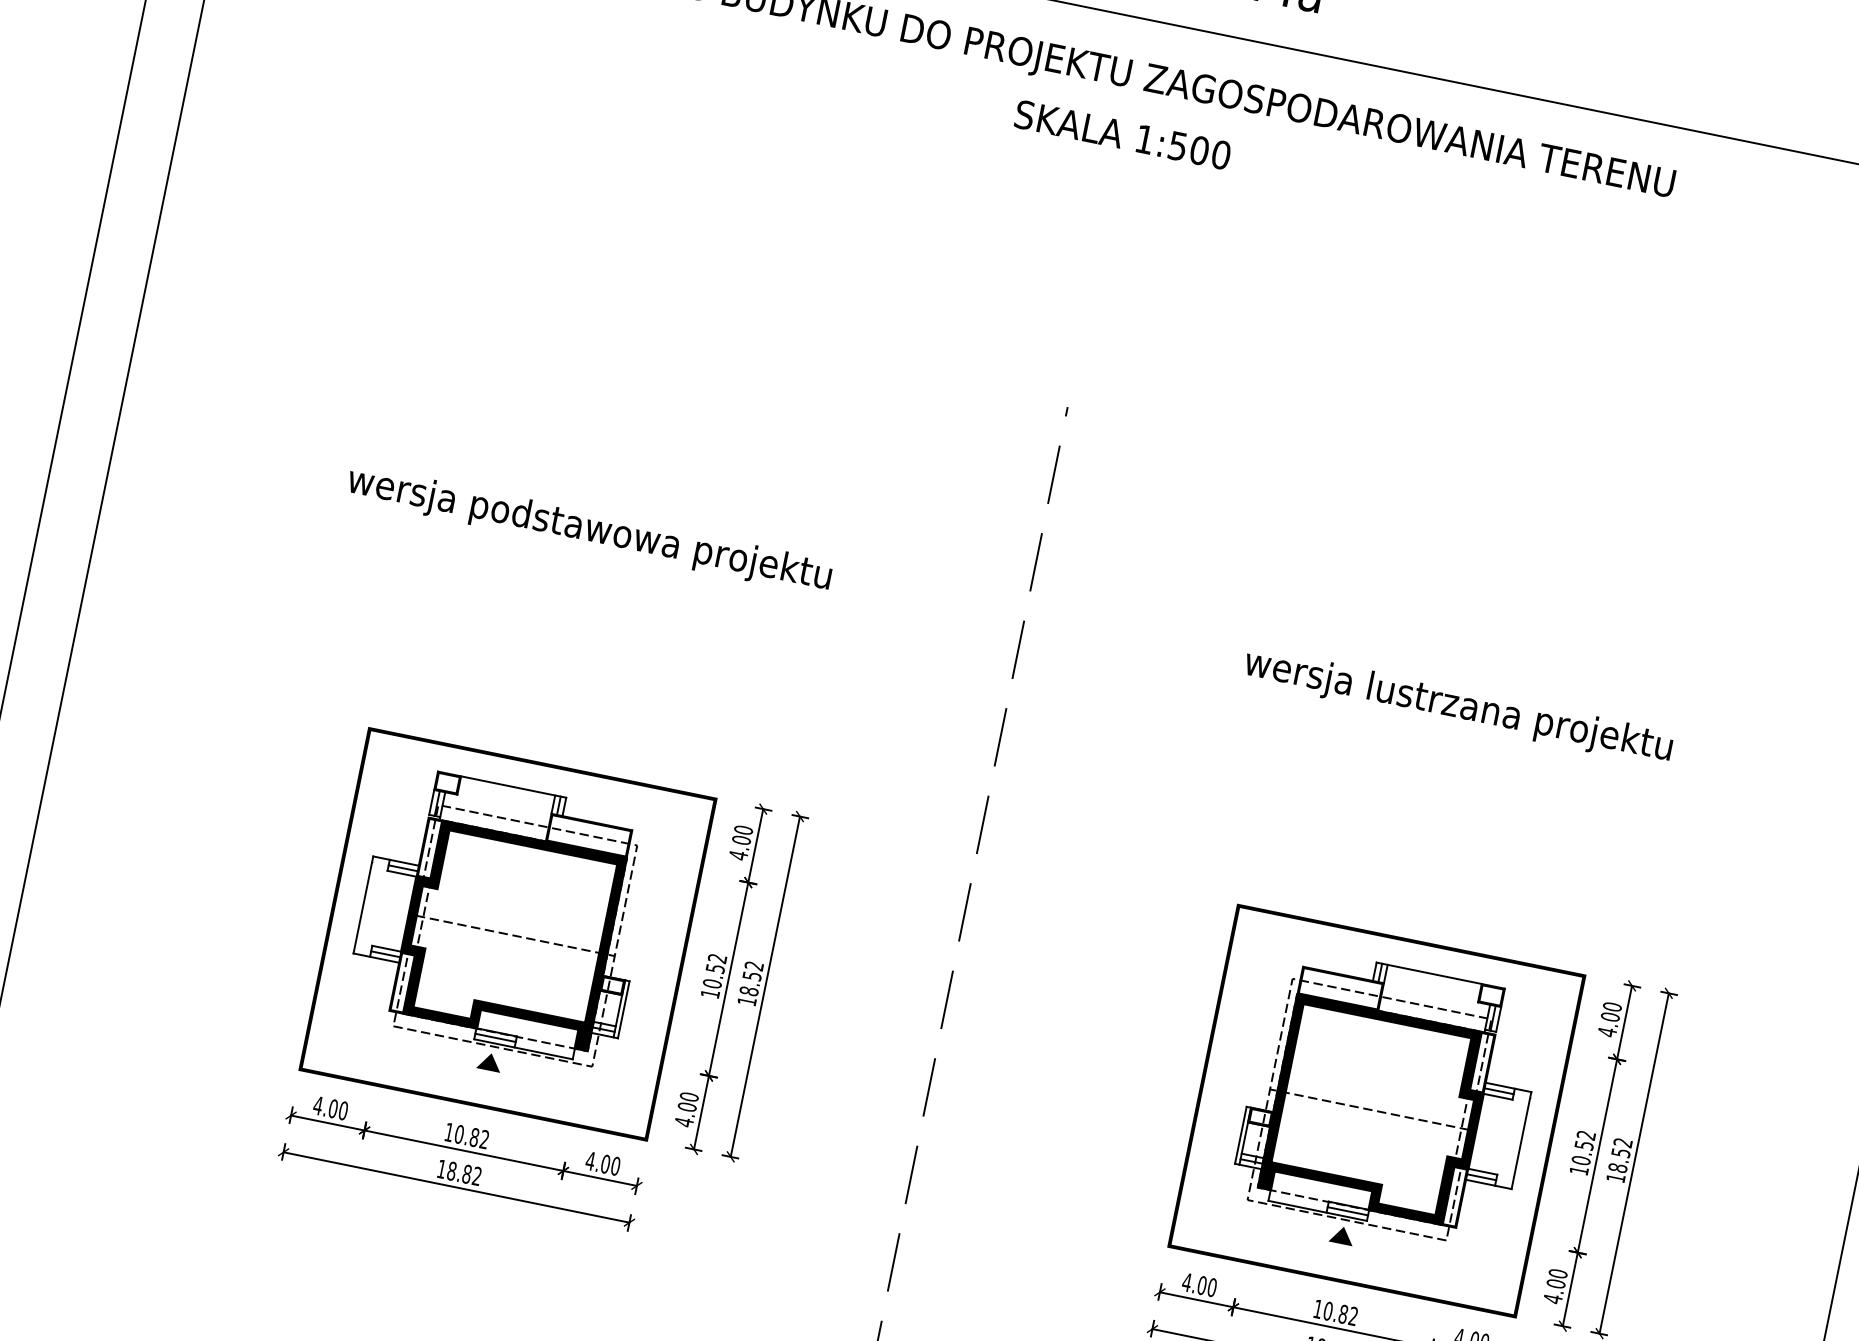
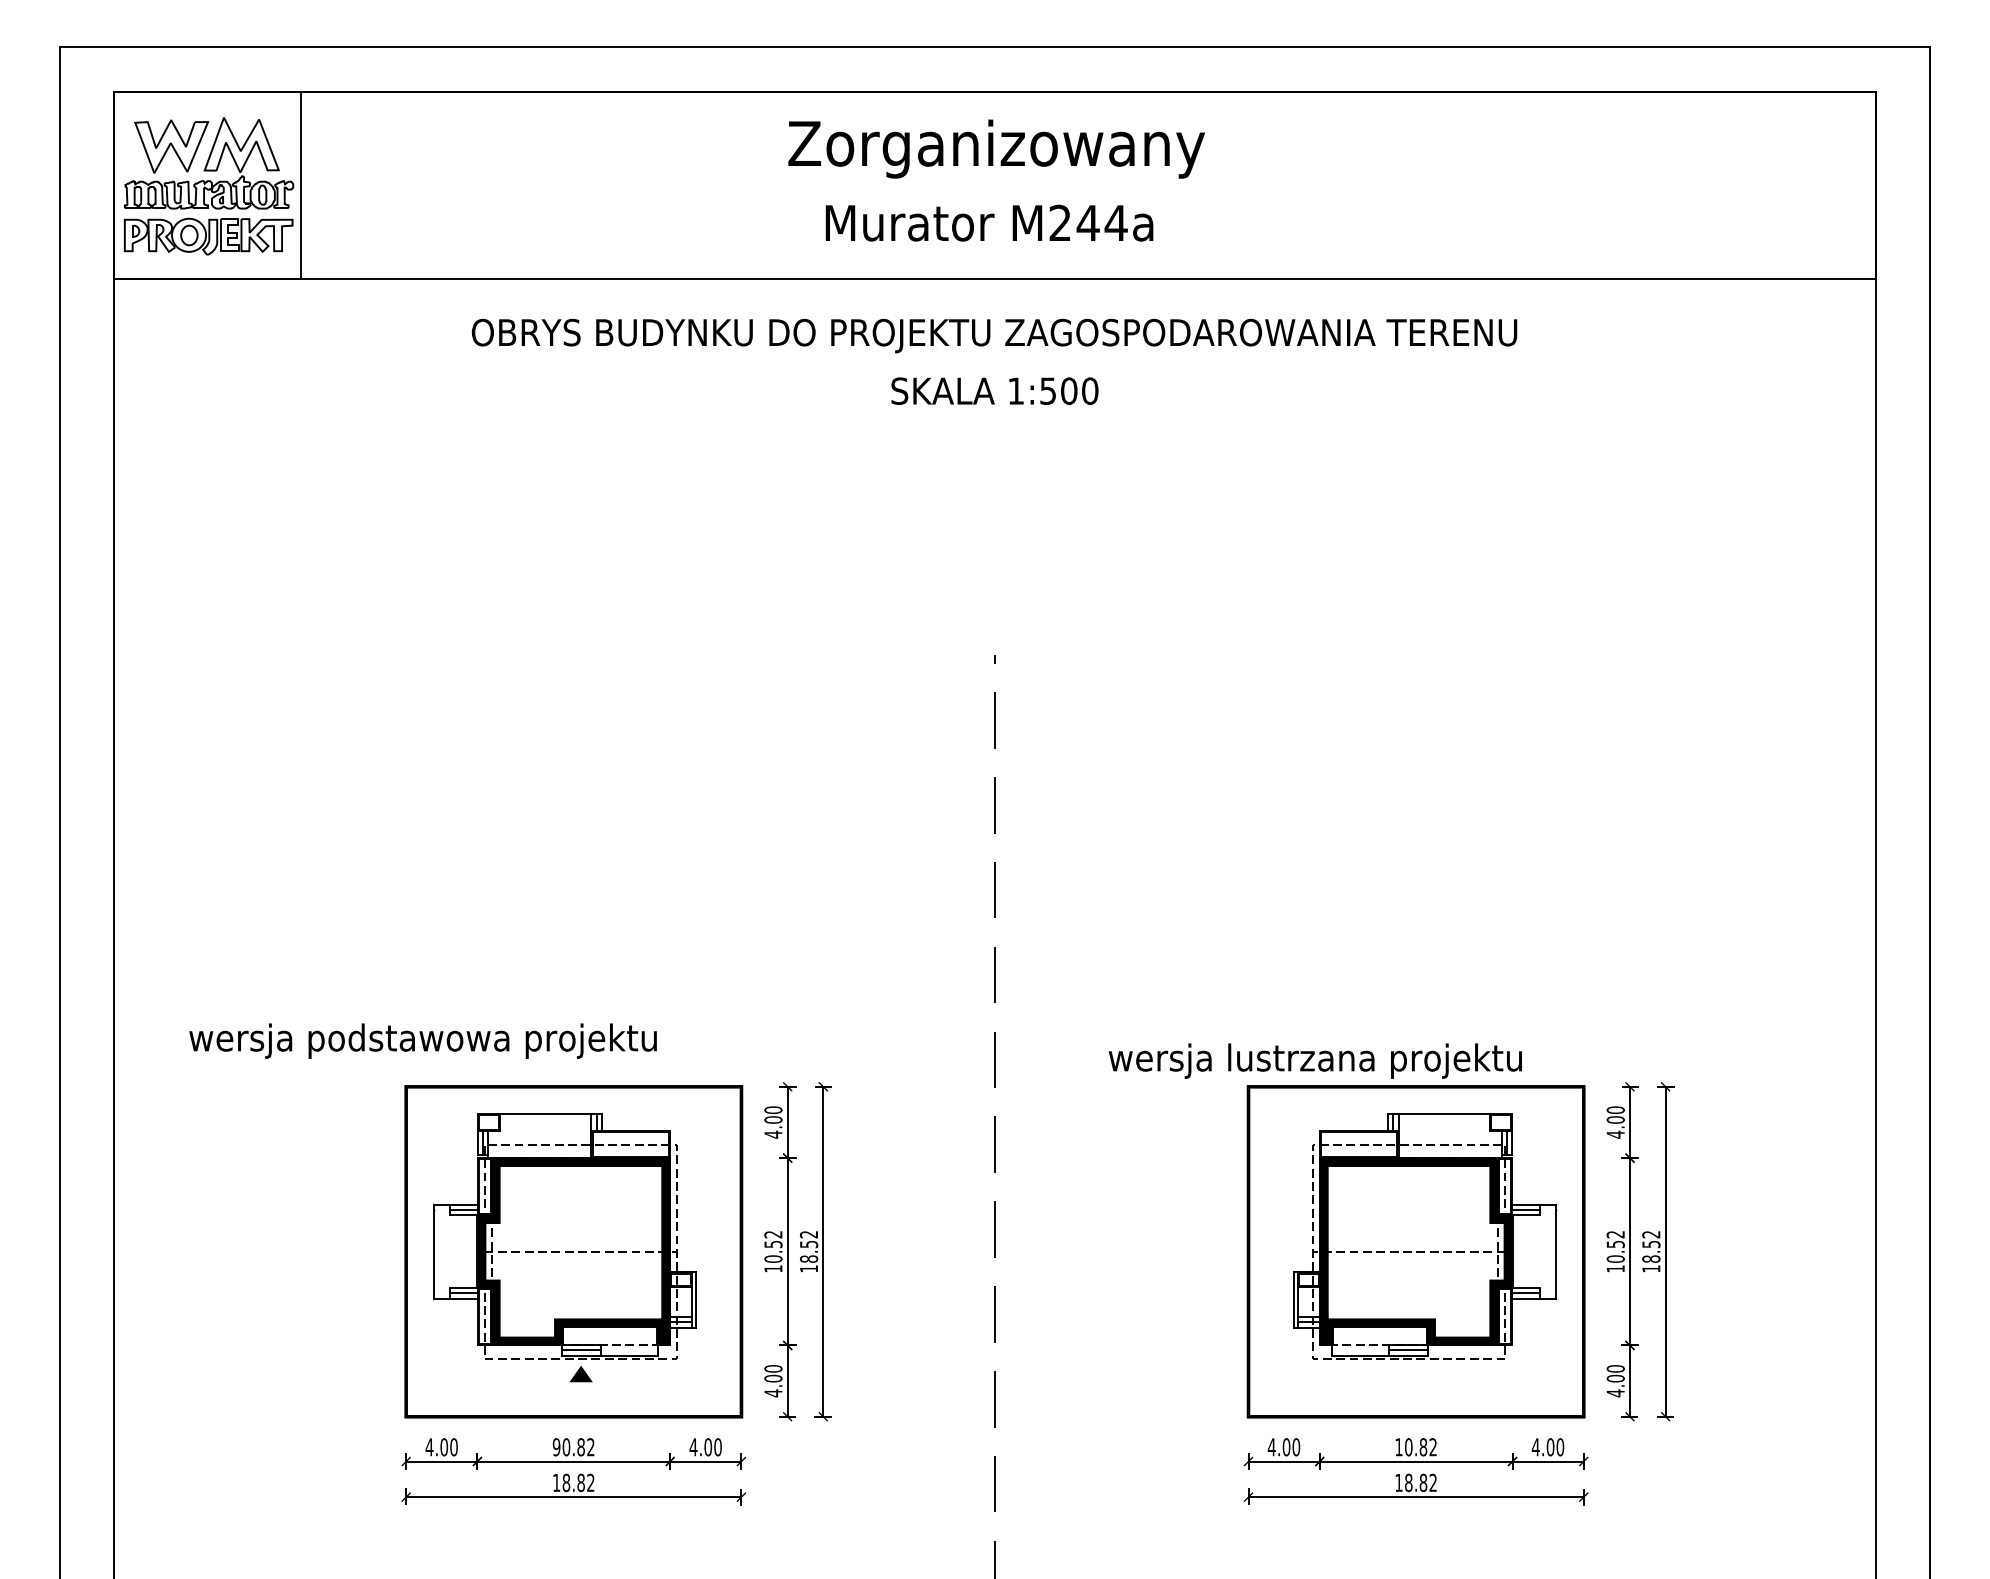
text: (588, 529) -> (422, 1040), moved
text: (1457, 706) -> (1314, 1060), moved
text: (449, 1132) -> (556, 1447), 10.82 -> 90.82
fill: (1342, 1234) -> (1407, 1373), removed

